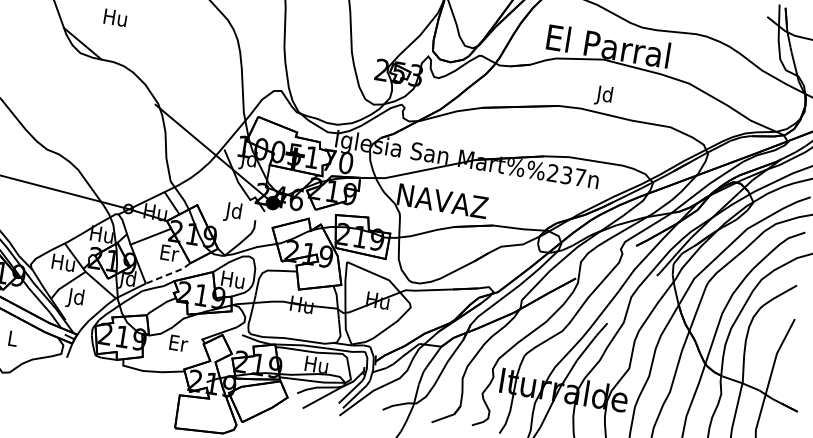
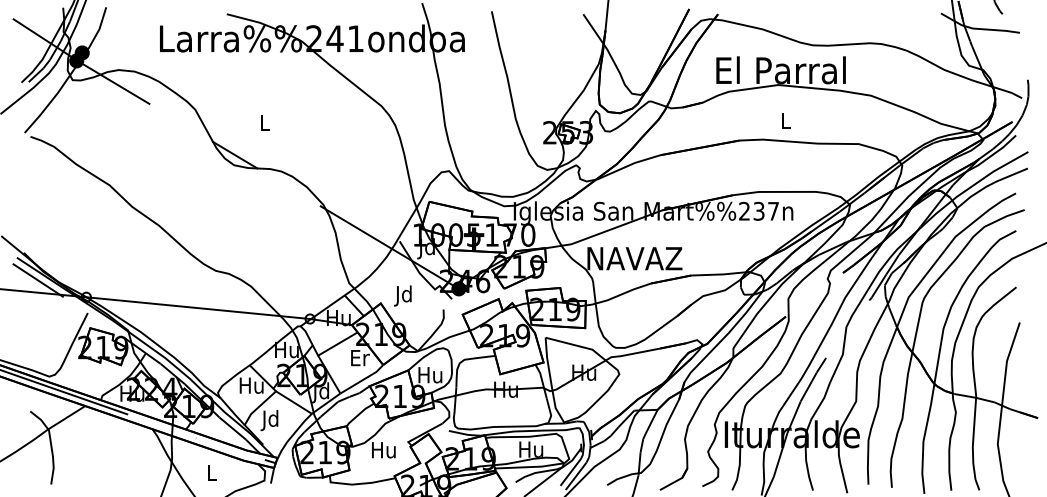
text: (115, 17) -> (264, 122), Hu -> L
text: (604, 94) -> (784, 121), Jd -> L
text: (232, 211) -> (402, 295), moved
line: (168, 274) -> (362, 380), dashed -> solid
text: (177, 343) -> (383, 450), Er -> Hu

